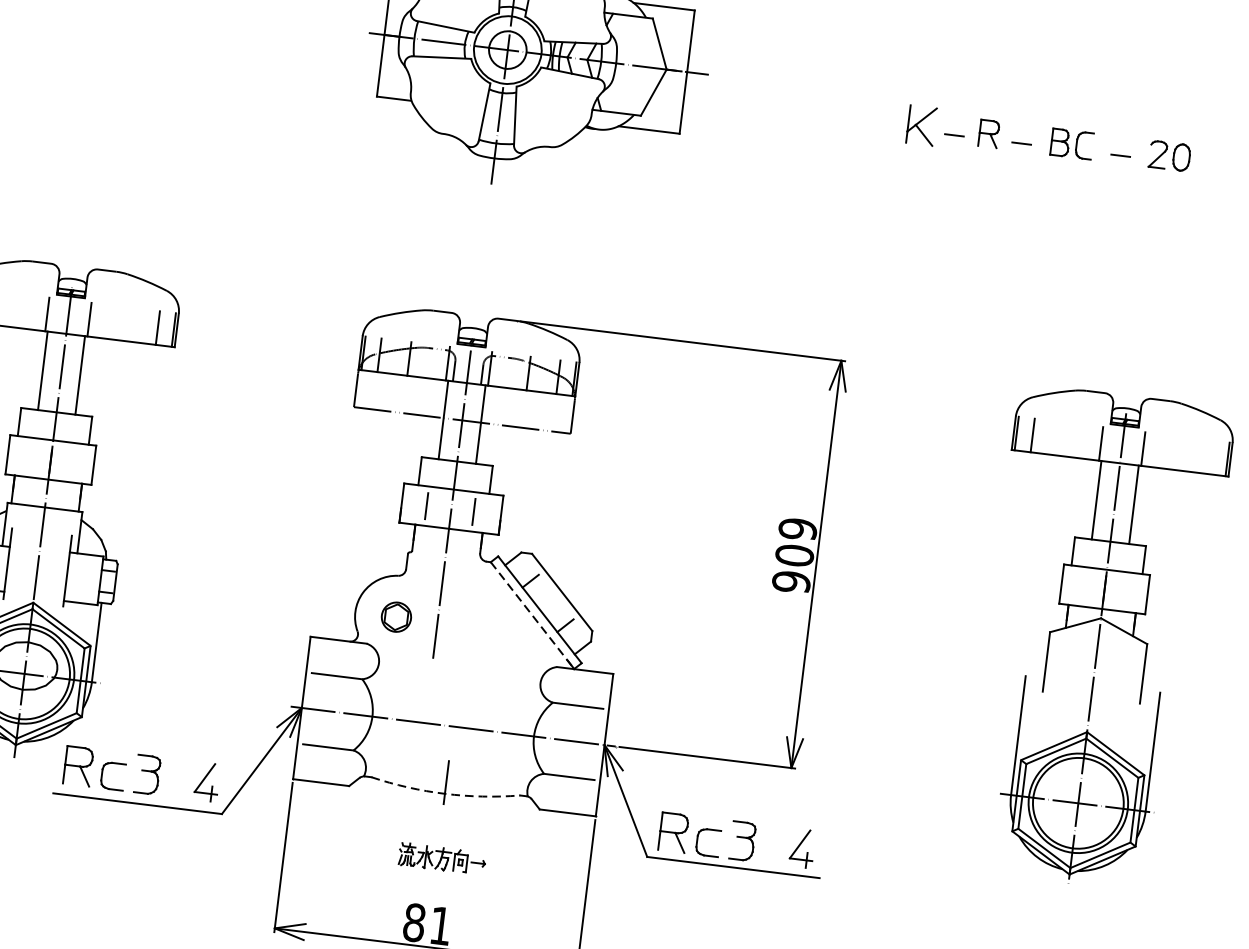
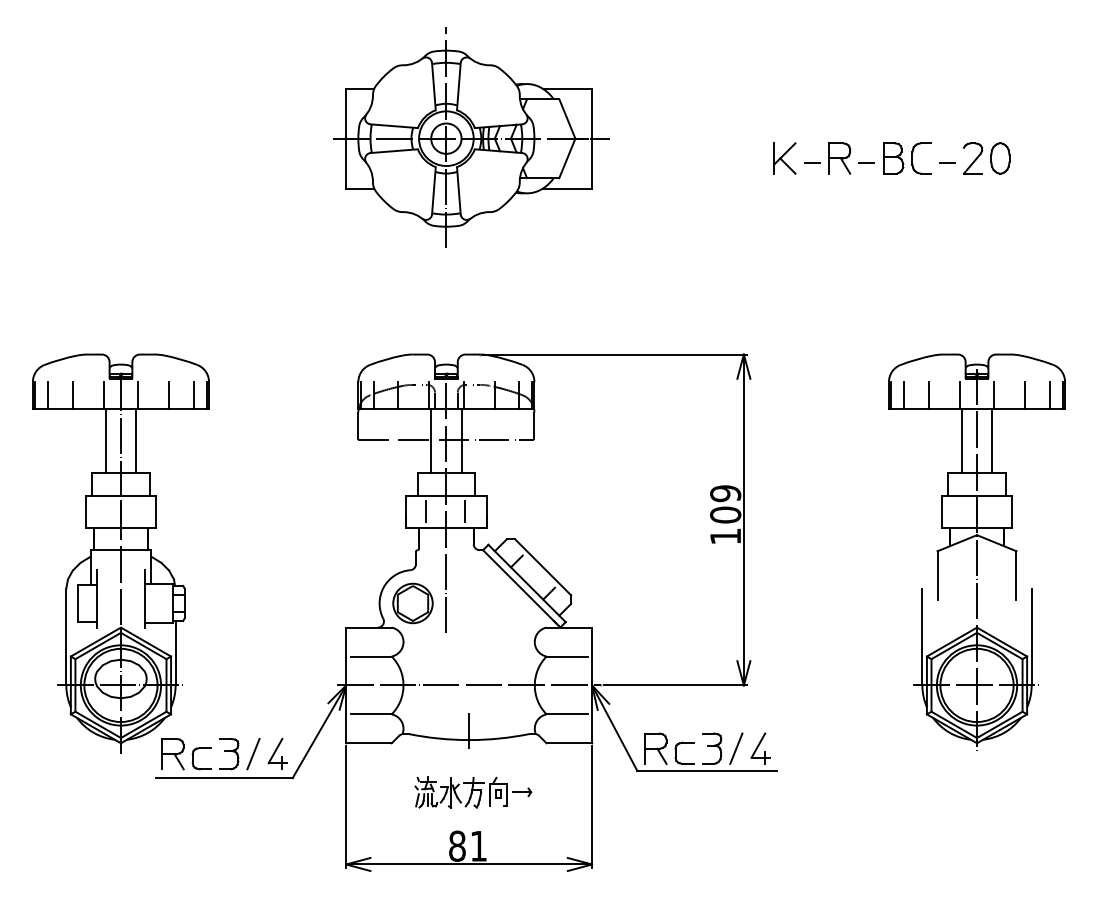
part: (988, 133) -> (839, 158), size x1.43
part: (1072, 144) -> (907, 158), size x1.43
part: (1169, 156) -> (986, 158), size x1.43
line: (8, 309) -> (72, 395), added
line: (128, 324) -> (169, 395), added
line: (1062, 439) -> (928, 395), added
line: (1181, 453) -> (1025, 395), added
line: (1211, 457) -> (1049, 395), added
text: (791, 581) -> (725, 536), 909 -> 109
line: (532, 615) -> (521, 588), dashed -> solid
part: (395, 617) -> (412, 603), size x1.67
line: (177, 777) -> (253, 753), added
arc: (445, 794) -> (469, 740), dashed -> solid
line: (772, 844) -> (736, 748), added
part: (442, 859) -> (473, 792), size x1.67

